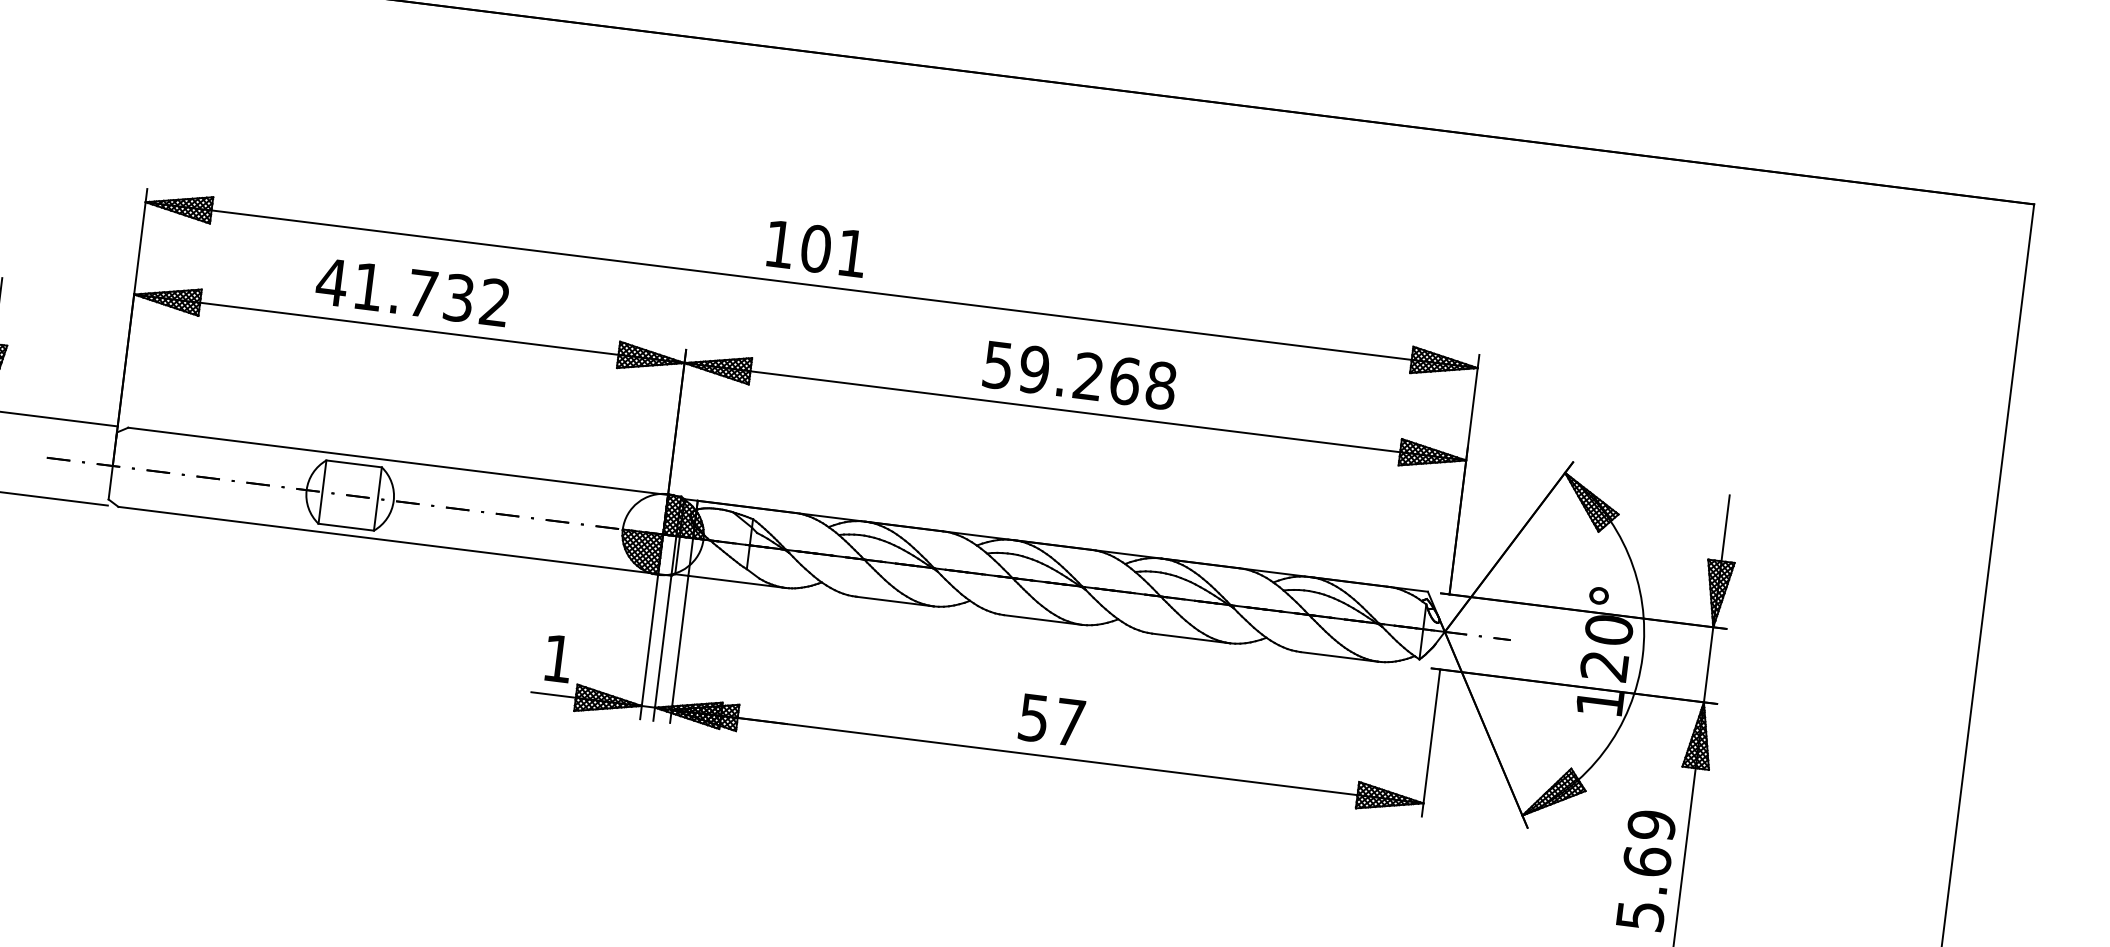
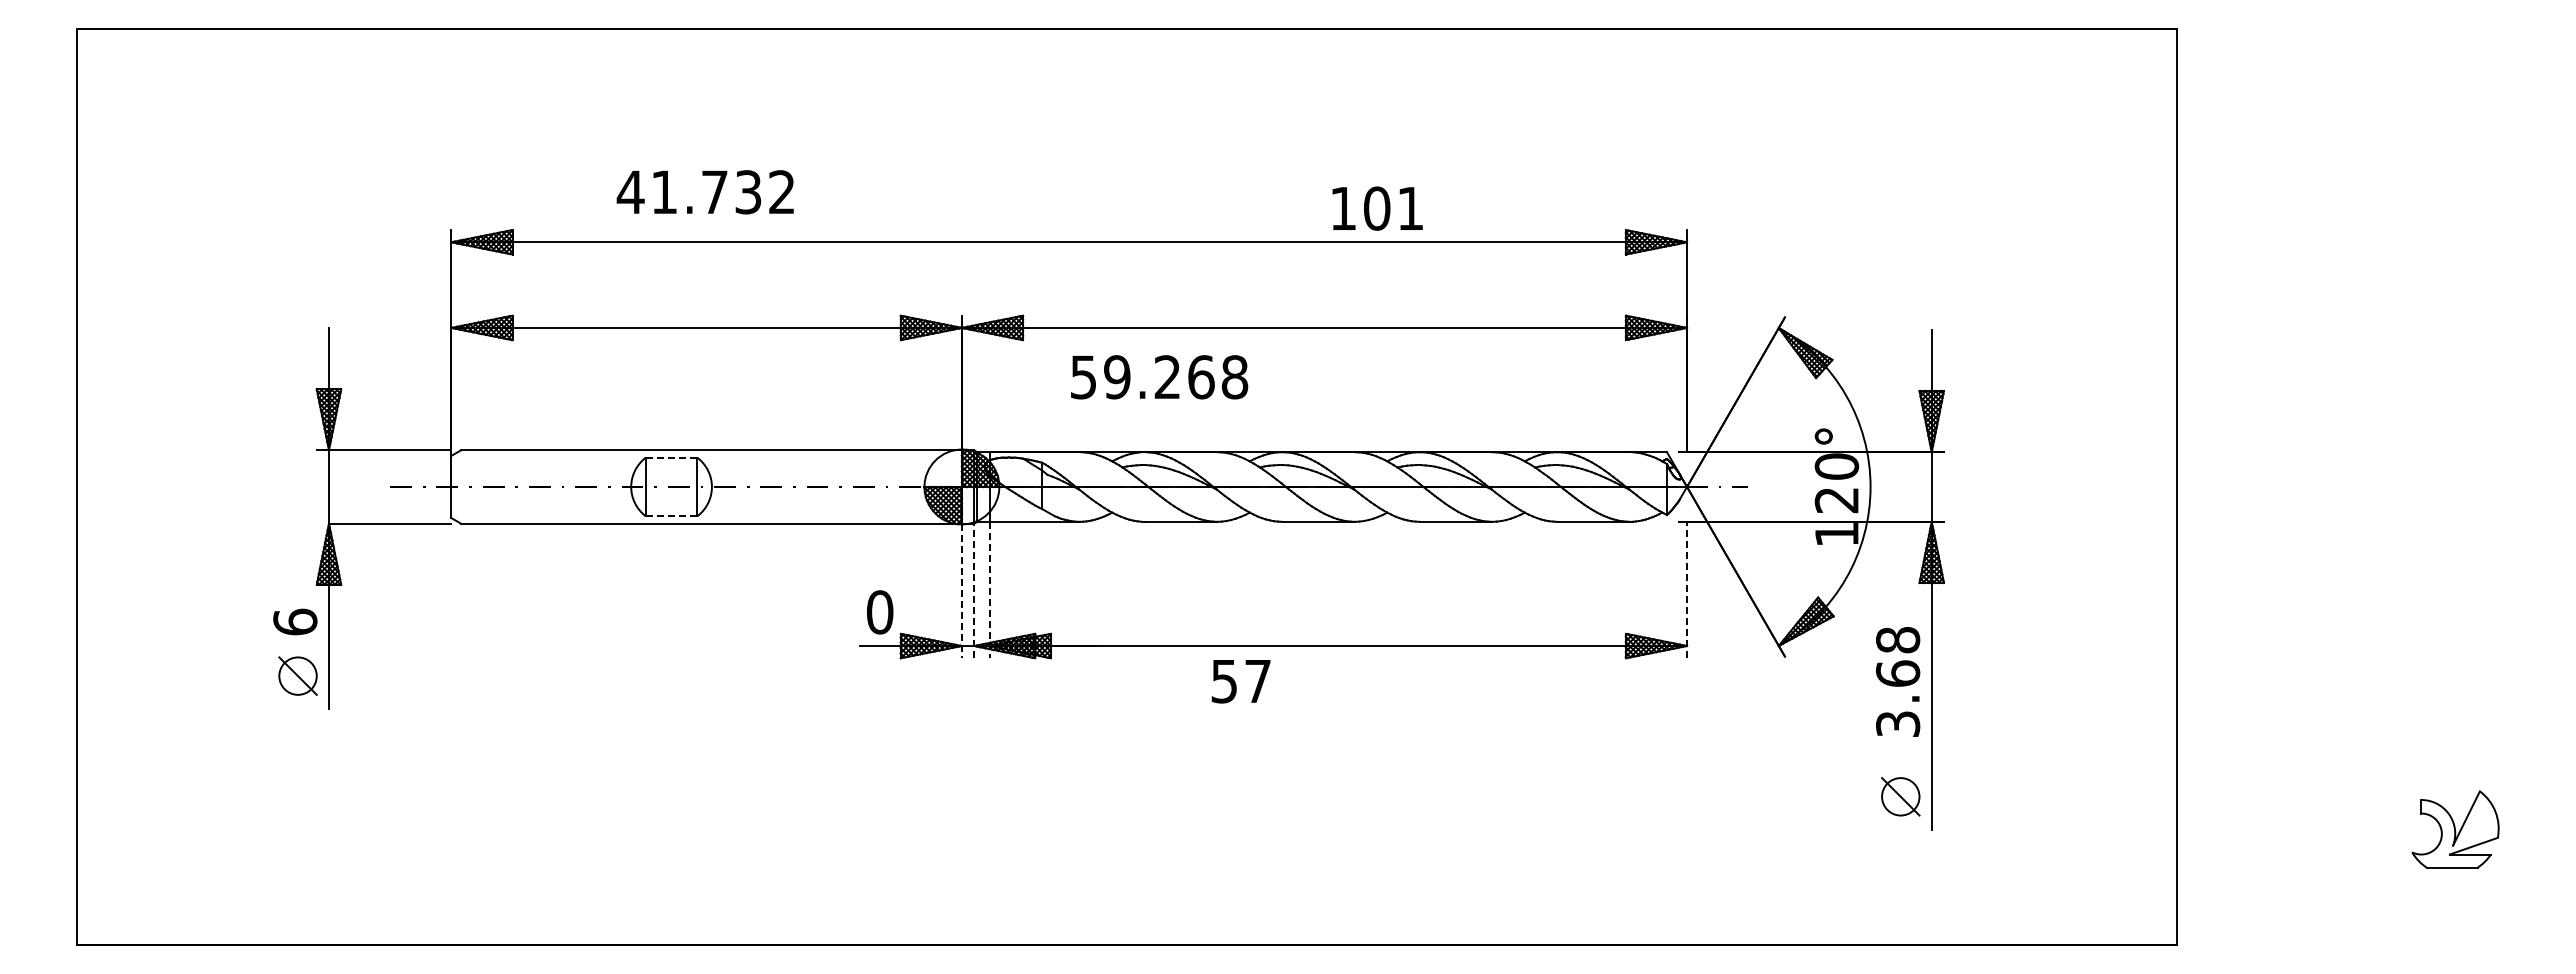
text: (816, 248) -> (1377, 208), moved
text: (411, 292) -> (704, 192), moved
text: (1079, 375) -> (1159, 377), moved
line: (354, 463) -> (671, 457), solid -> dashed
line: (346, 527) -> (671, 516), solid -> dashed
line: (648, 647) -> (961, 591), solid -> dashed
line: (662, 647) -> (974, 590), solid -> dashed
line: (679, 649) -> (989, 590), solid -> dashed
text: (557, 658) -> (879, 612), 1 -> 0
text: (1051, 720) -> (1240, 681), moved
line: (1431, 742) -> (1687, 589), solid -> dashed
text: (1646, 869) -> (1898, 681), 5.69 -> 3.68

